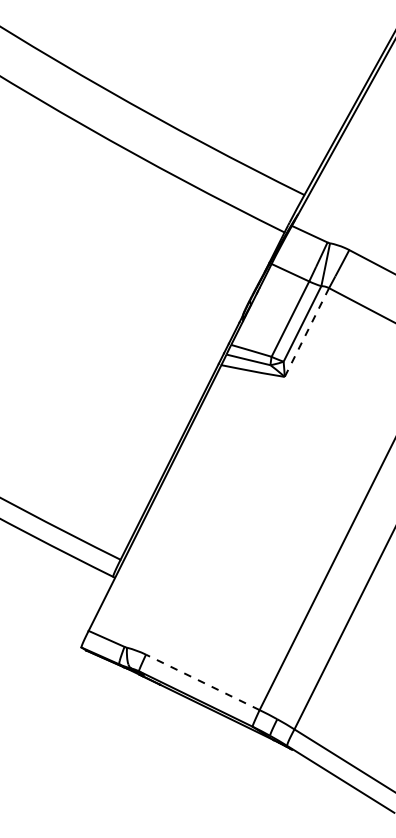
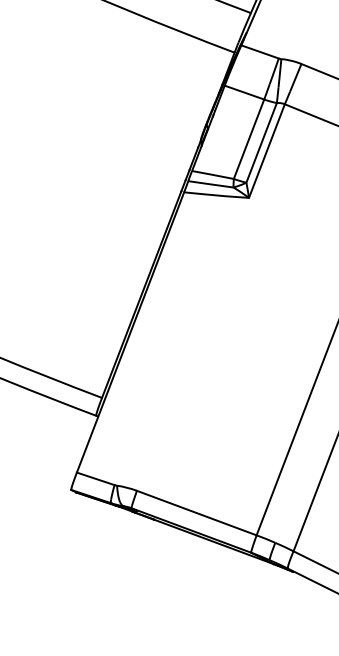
line: (306, 332) -> (266, 151), dashed -> solid
line: (202, 682) -> (196, 513), dashed -> solid

